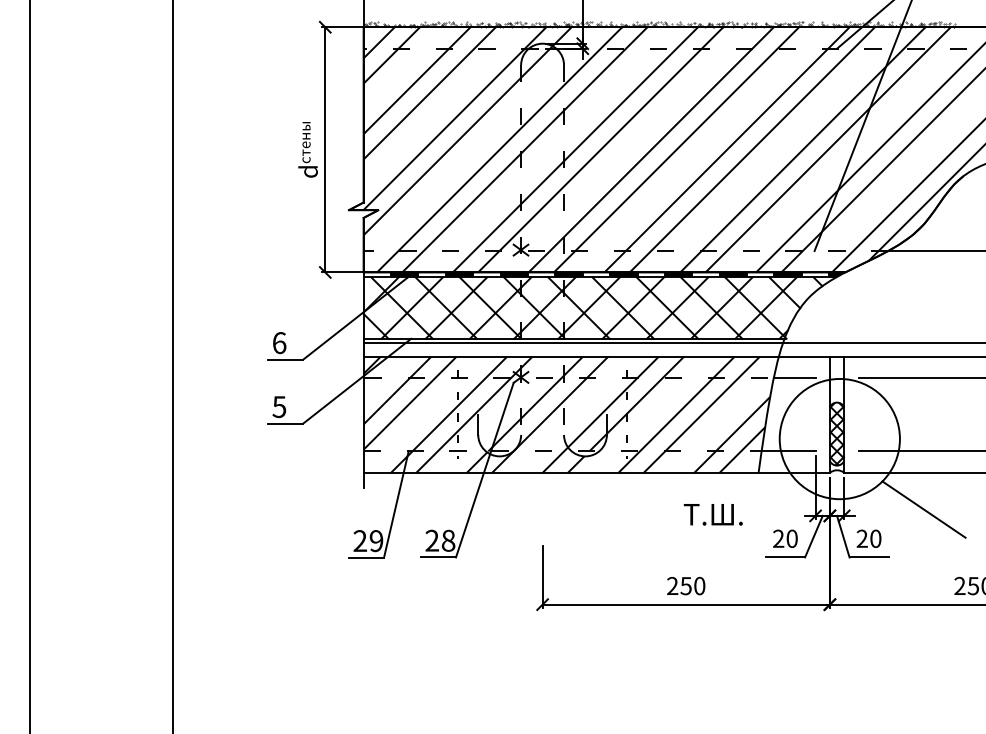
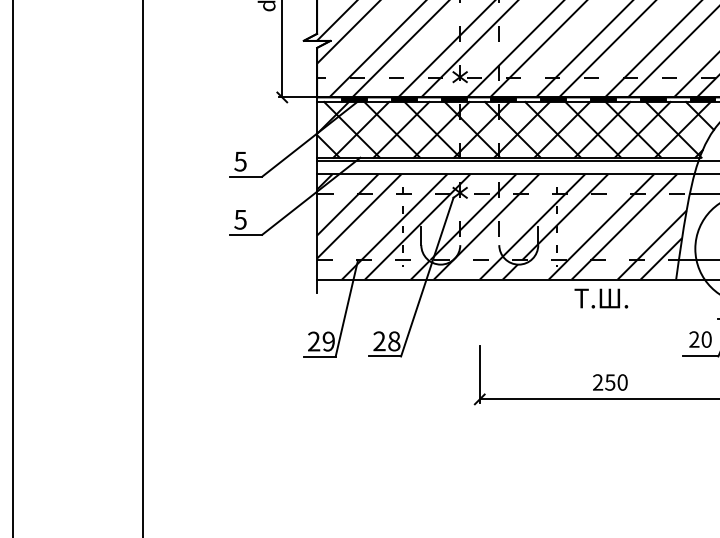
text: (279, 343) -> (240, 162), 6 -> 5
text: (712, 514) -> (600, 298), moved

